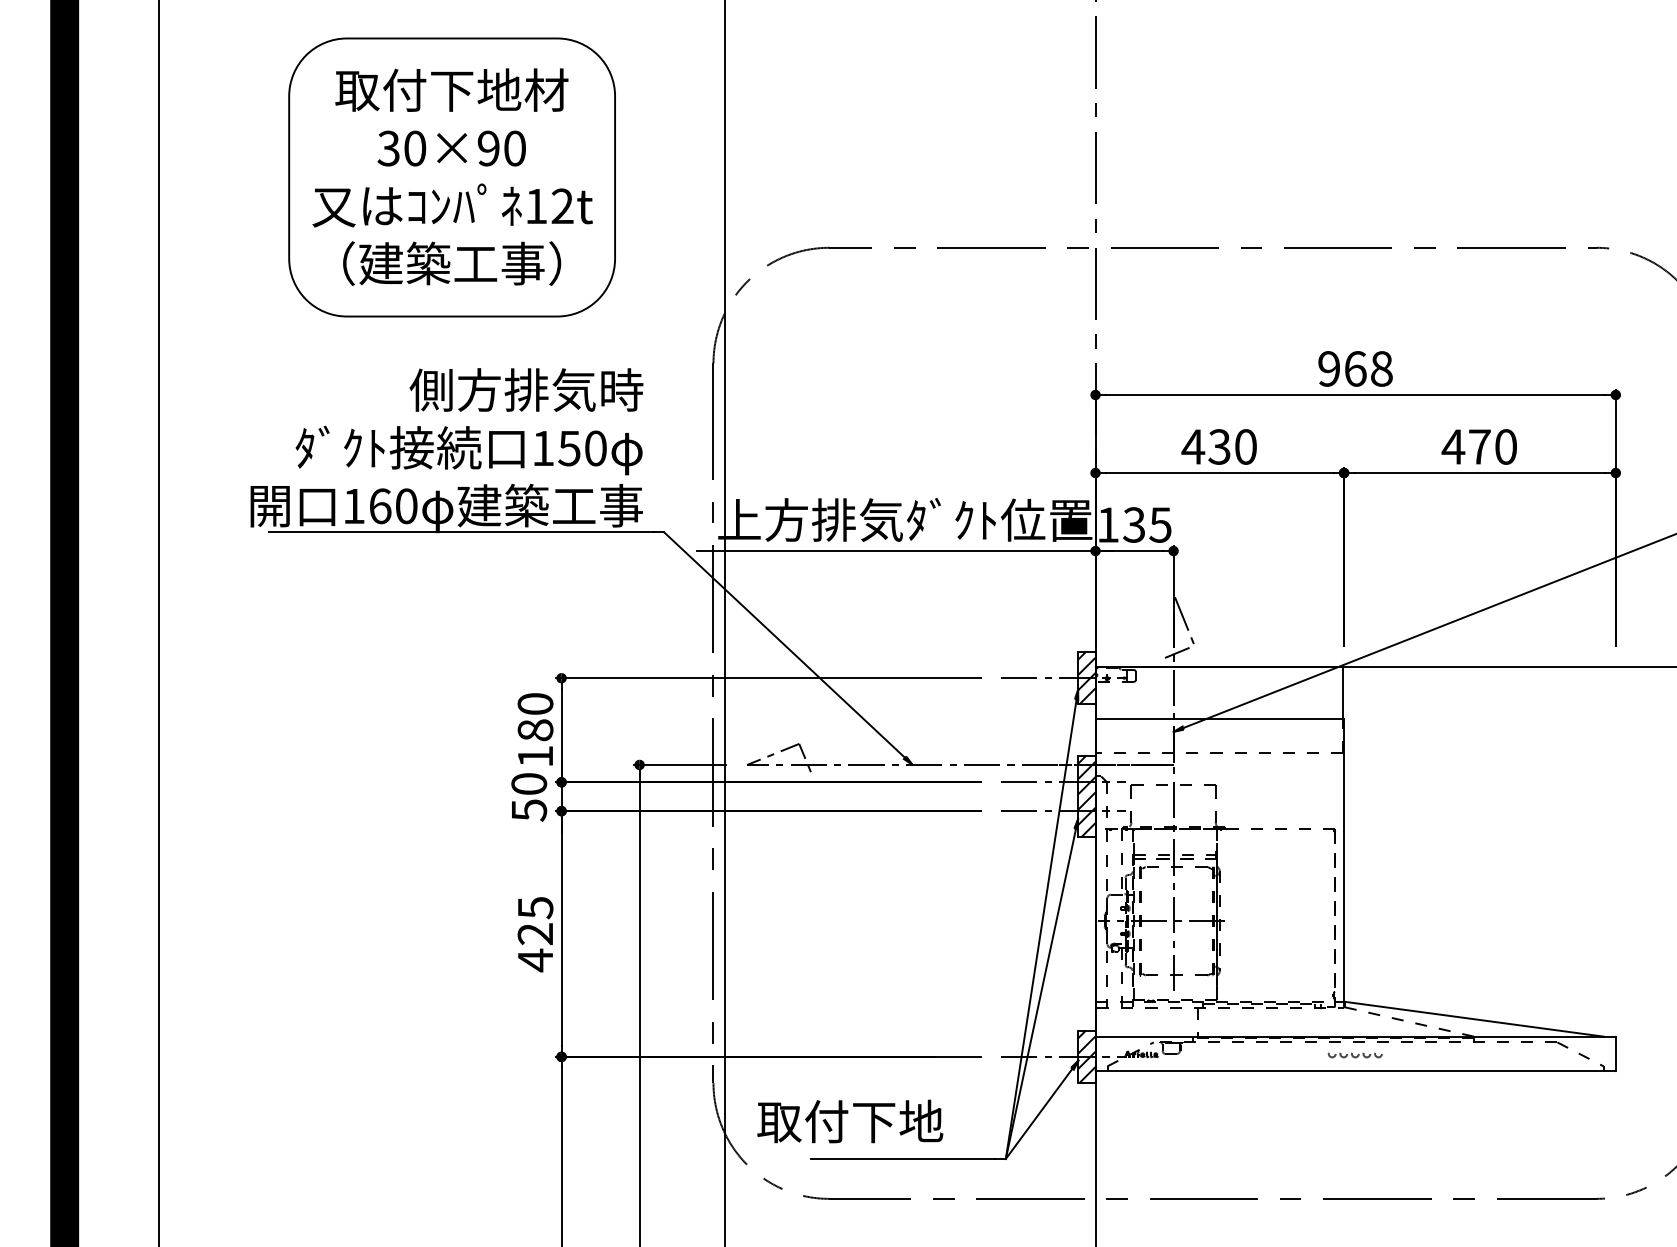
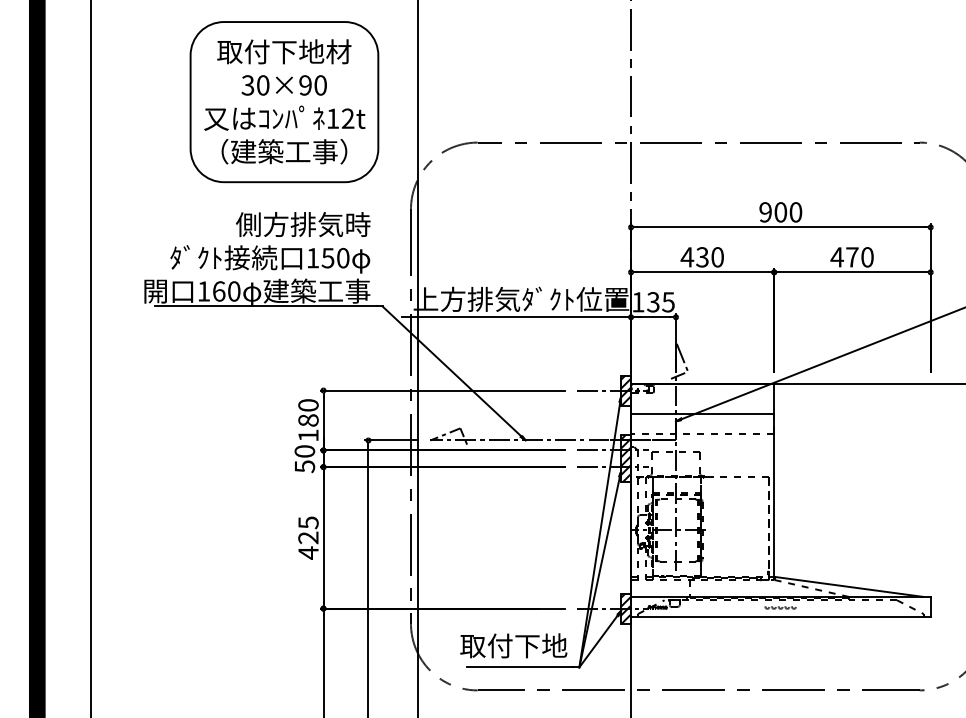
part: (452, 178) -> (284, 102), moved
text: (1368, 369) -> (788, 212), 968 -> 900
text: (849, 1120) -> (513, 645), moved

